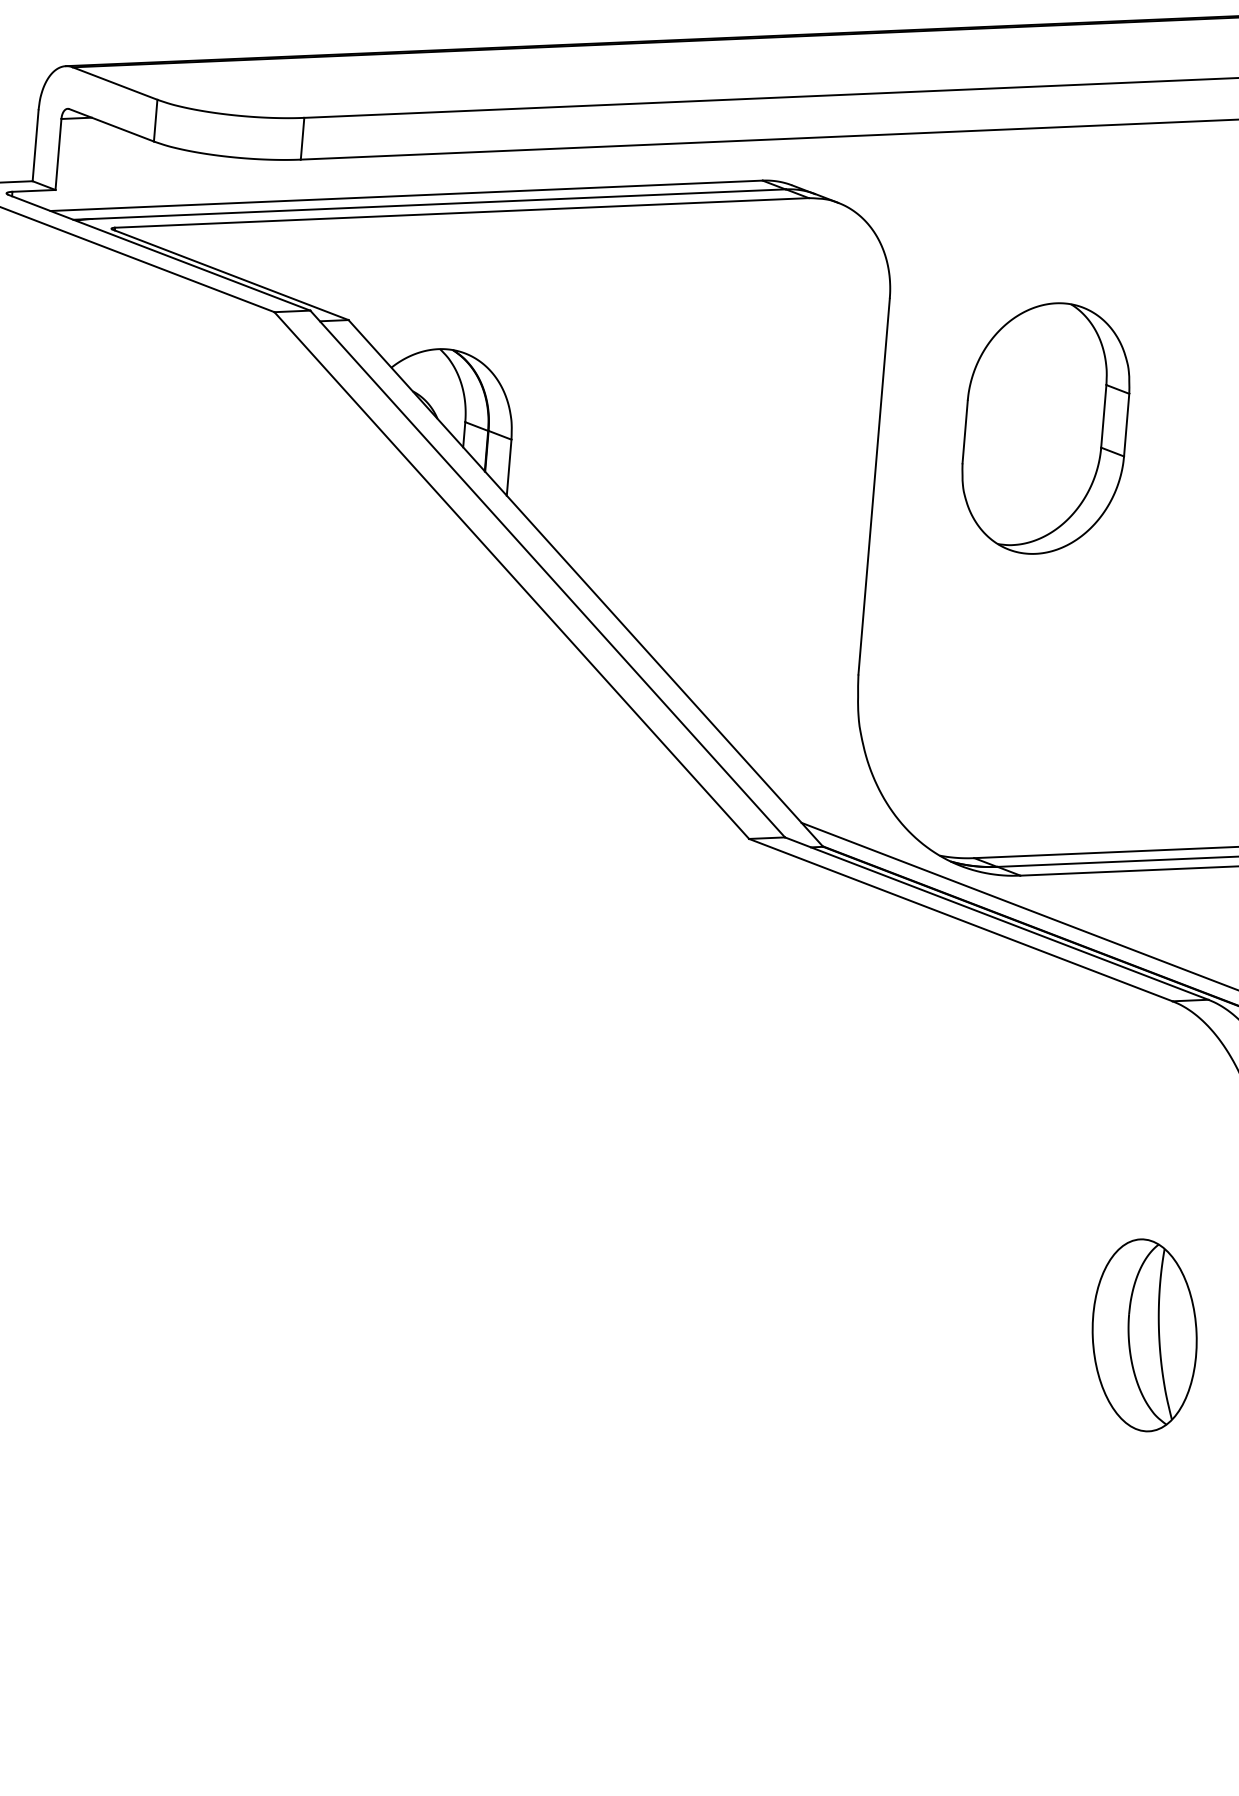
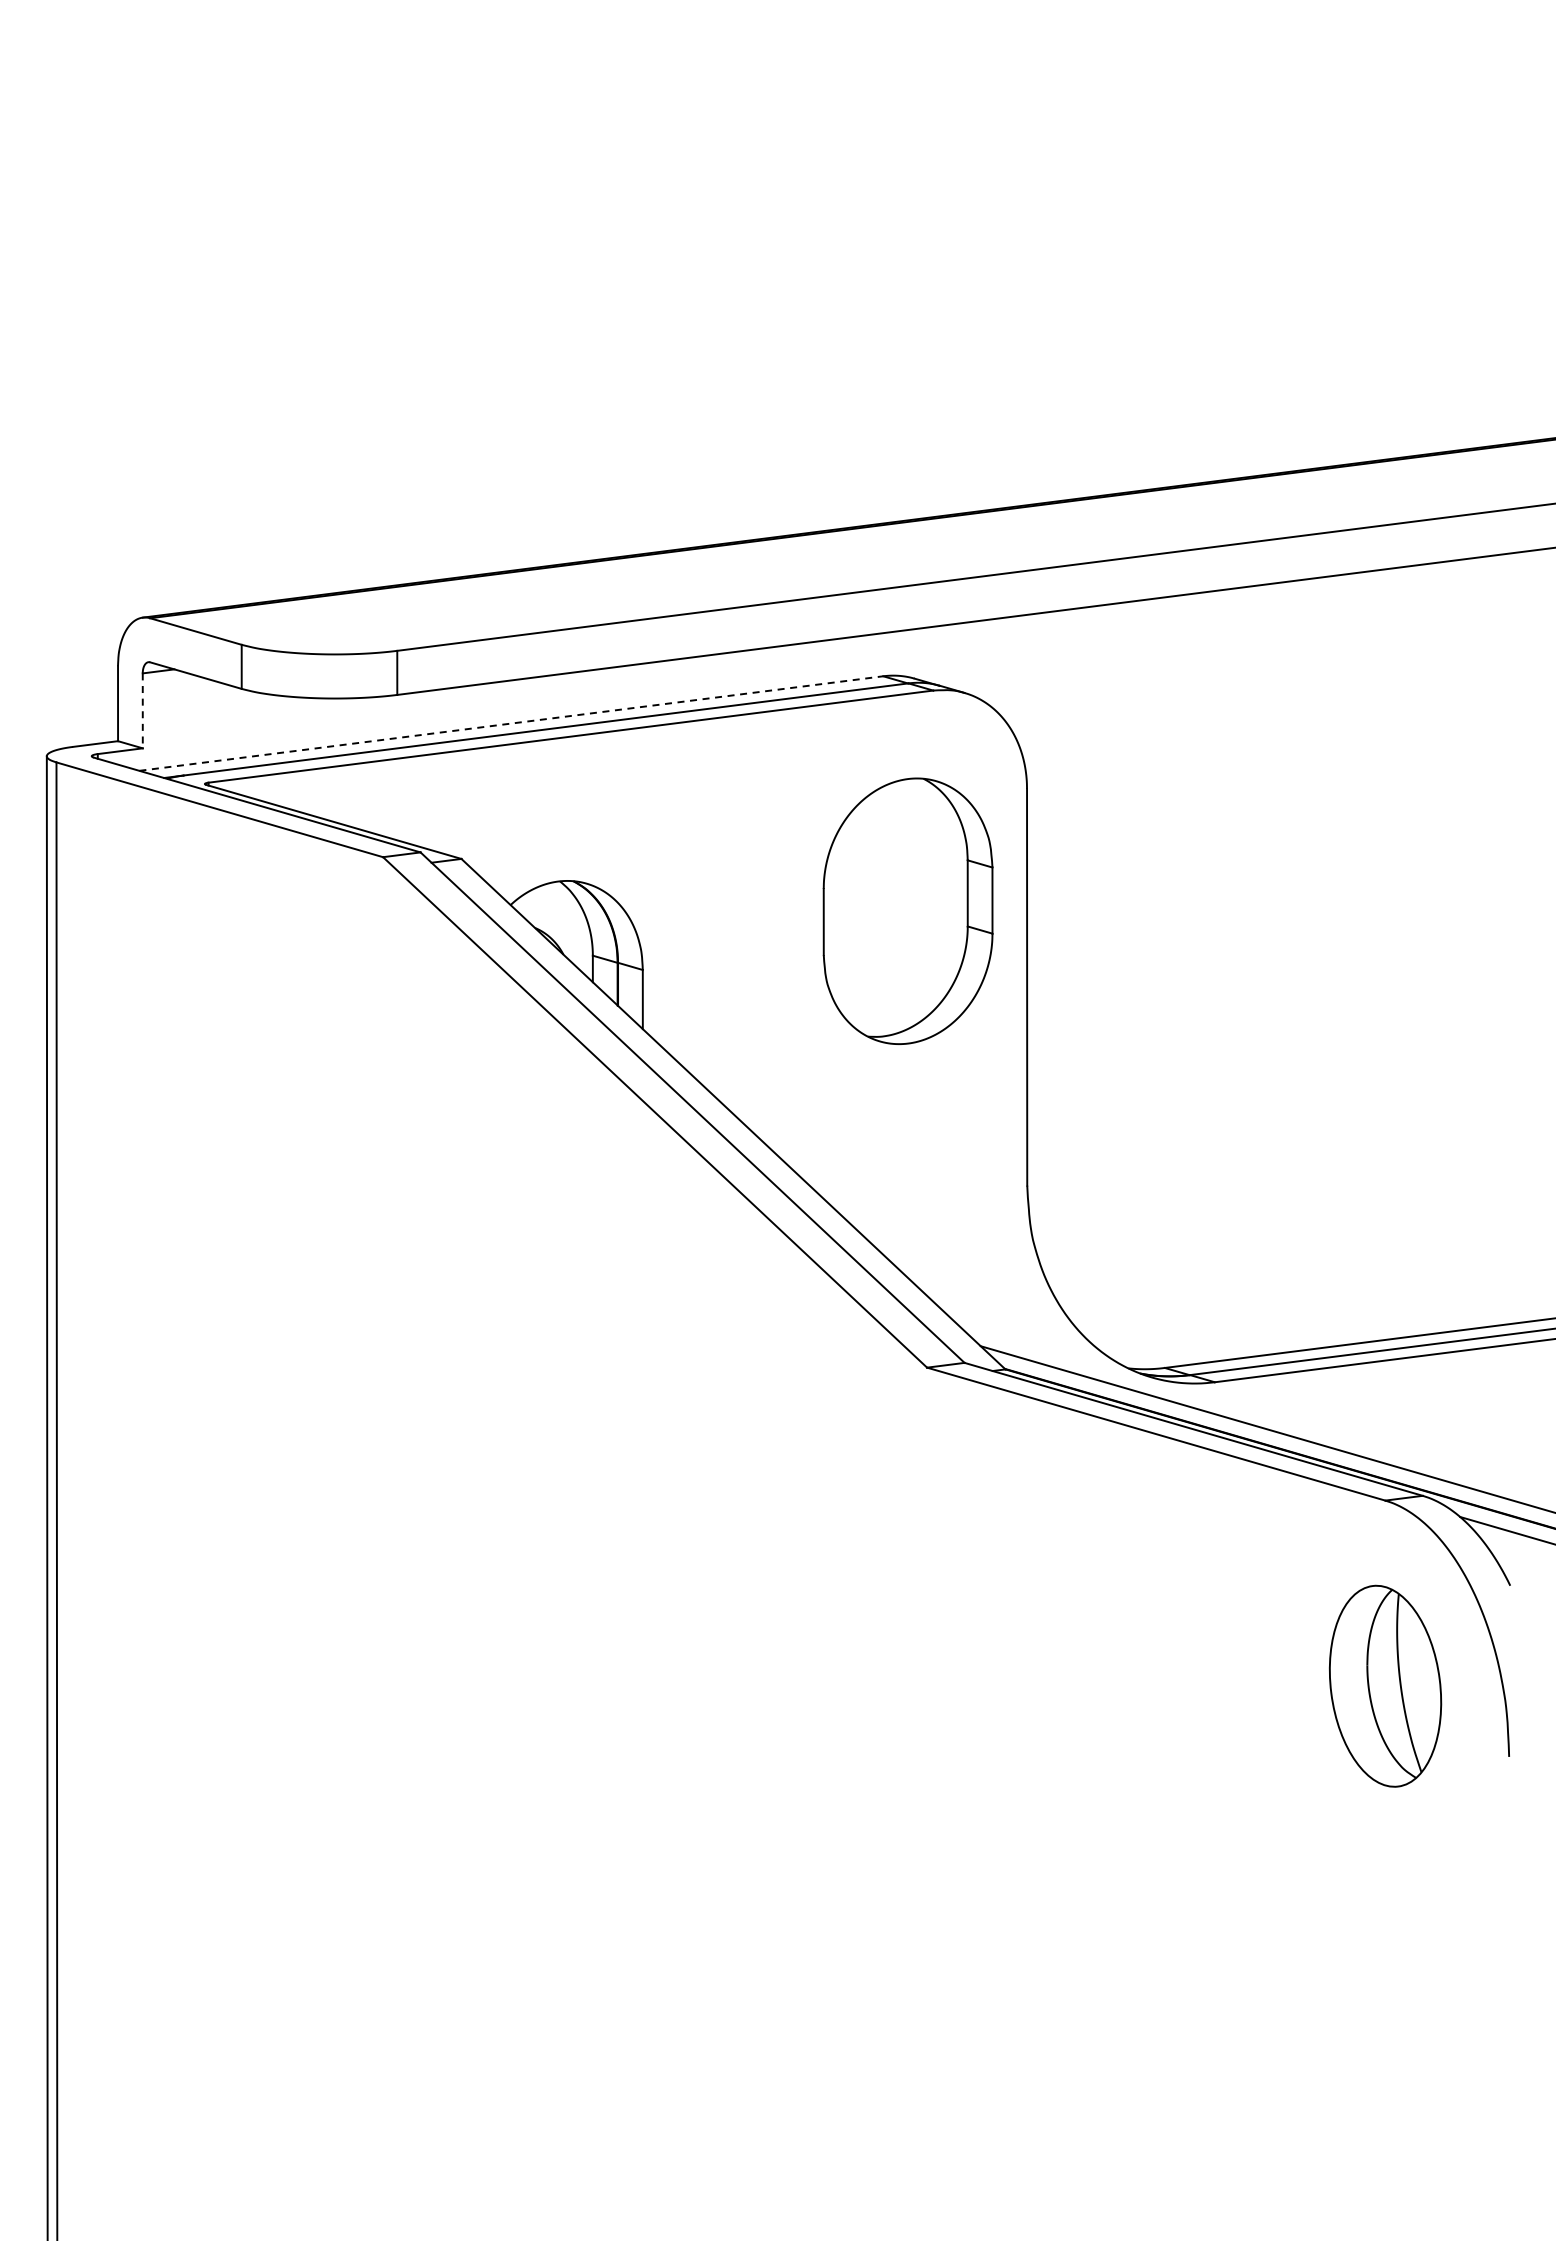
line: (58, 155) -> (142, 711), solid -> dashed
line: (406, 195) -> (511, 723), solid -> dashed
part: (1045, 427) -> (907, 910), moved
part: (1144, 1334) -> (1385, 1685), moved

